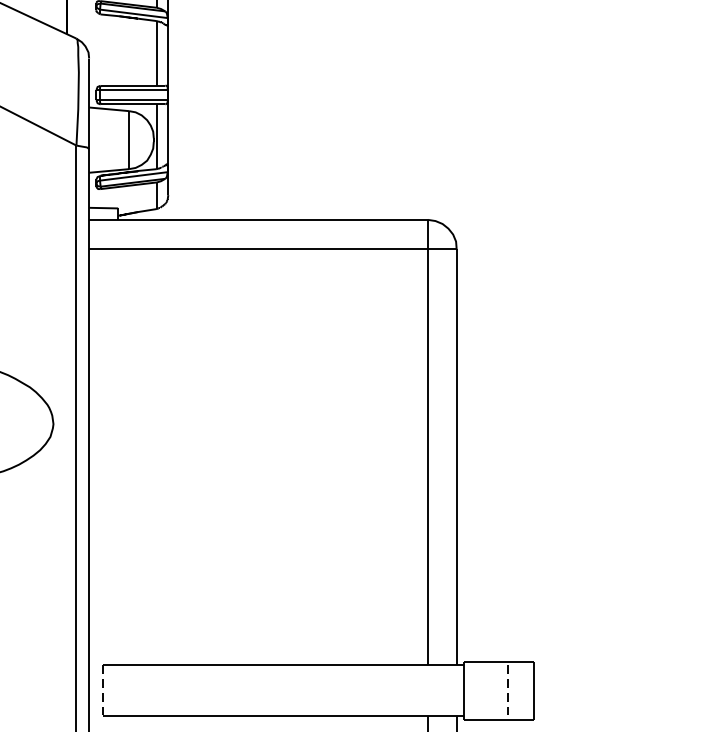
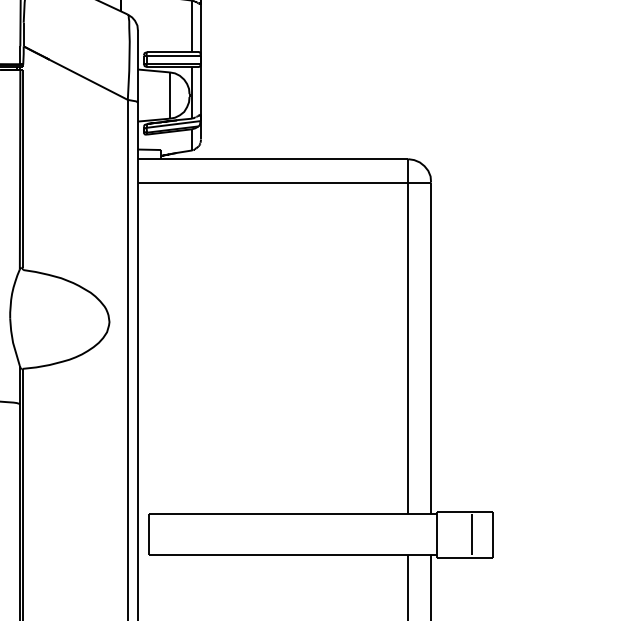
line: (102, 690) -> (148, 534), dashed -> solid
line: (507, 690) -> (471, 534), dashed -> solid

